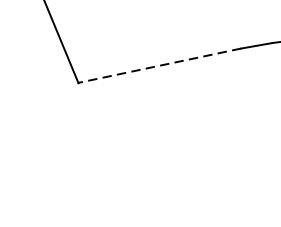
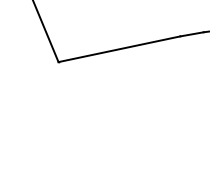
line: (158, 66) -> (118, 49), dashed -> solid

